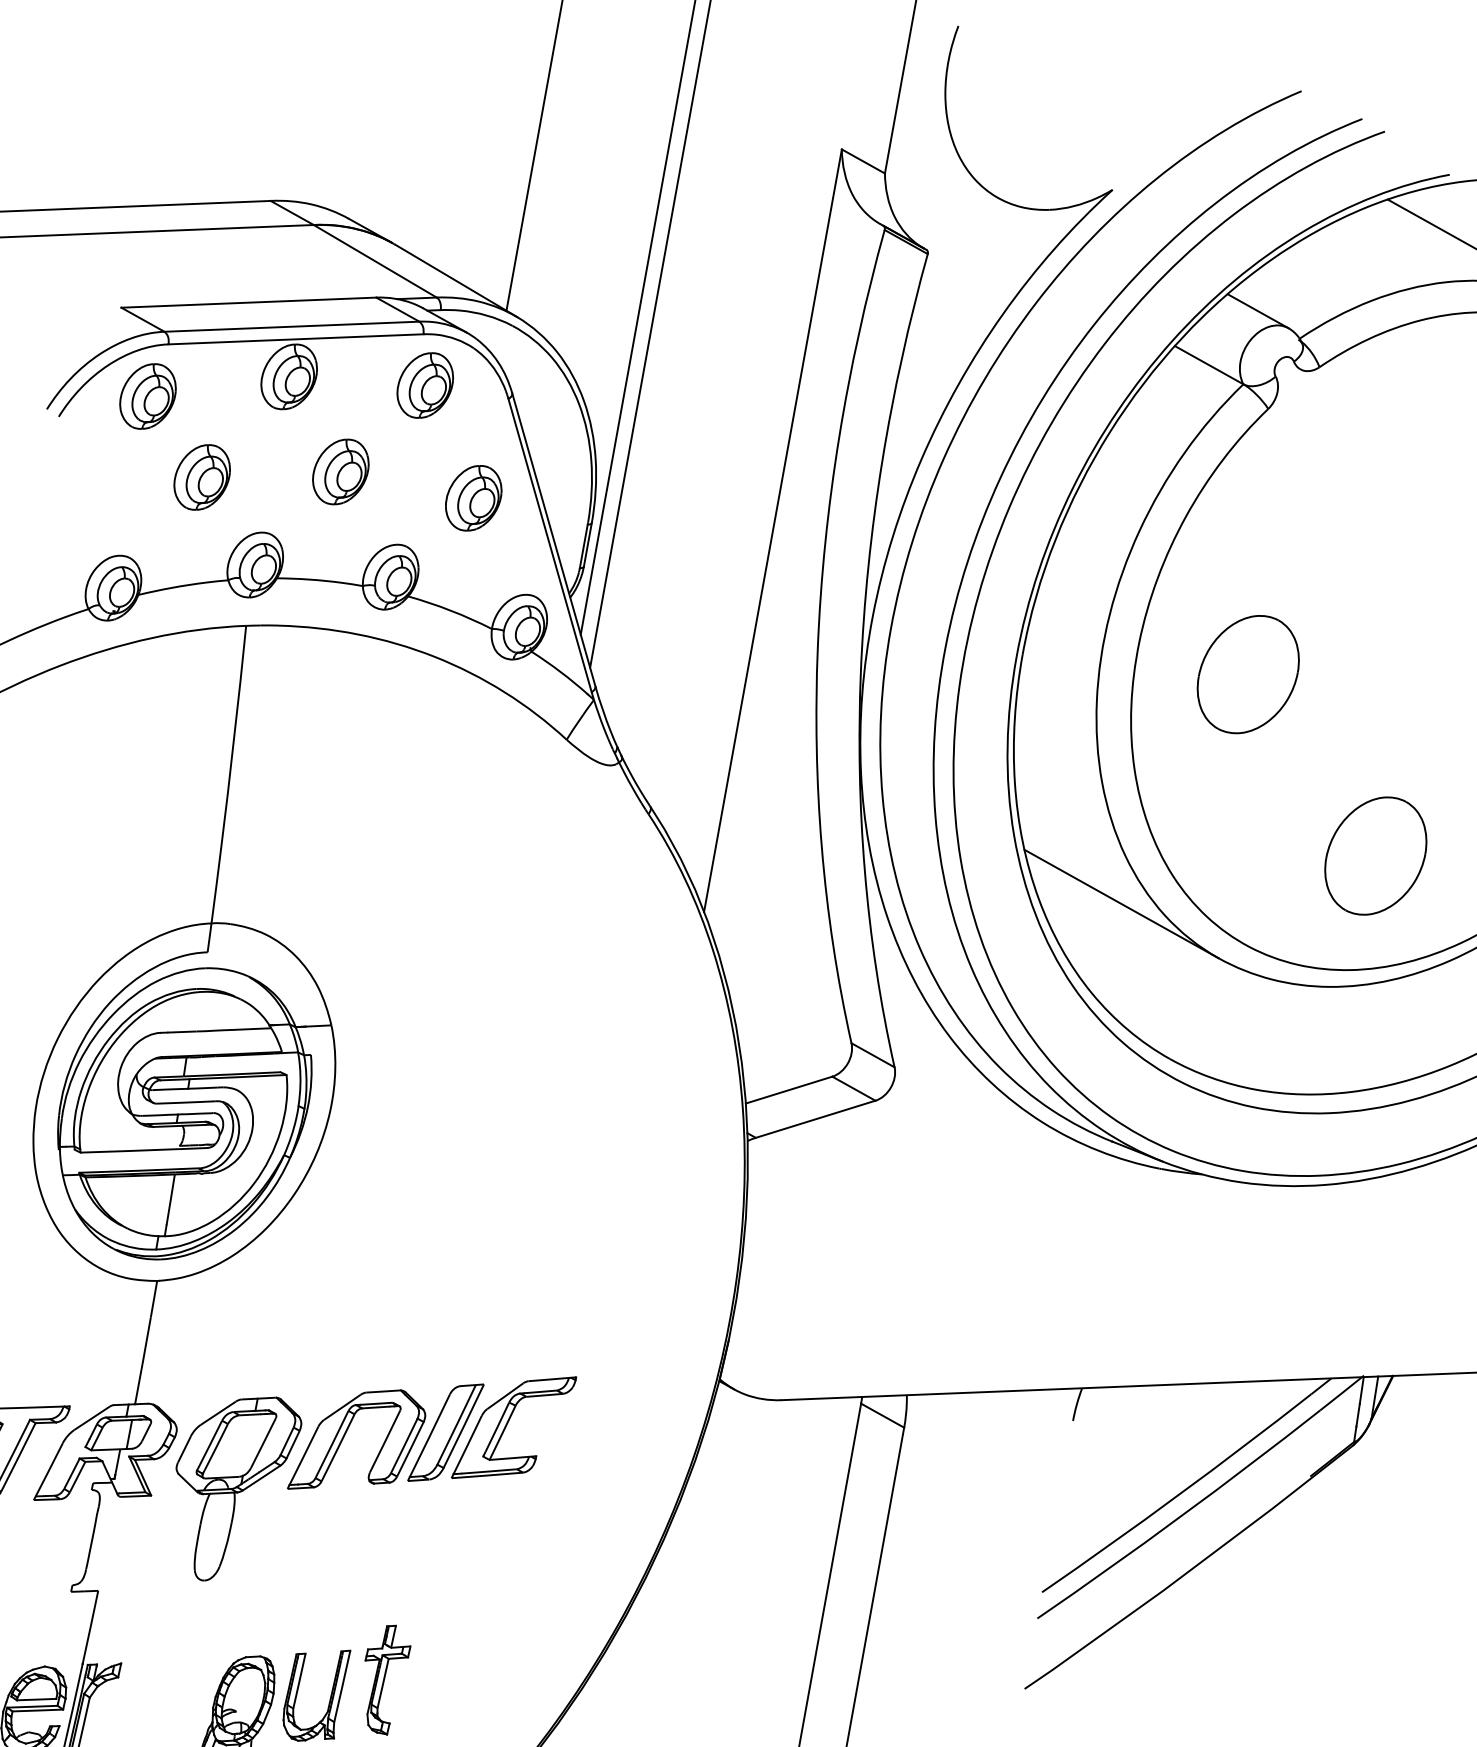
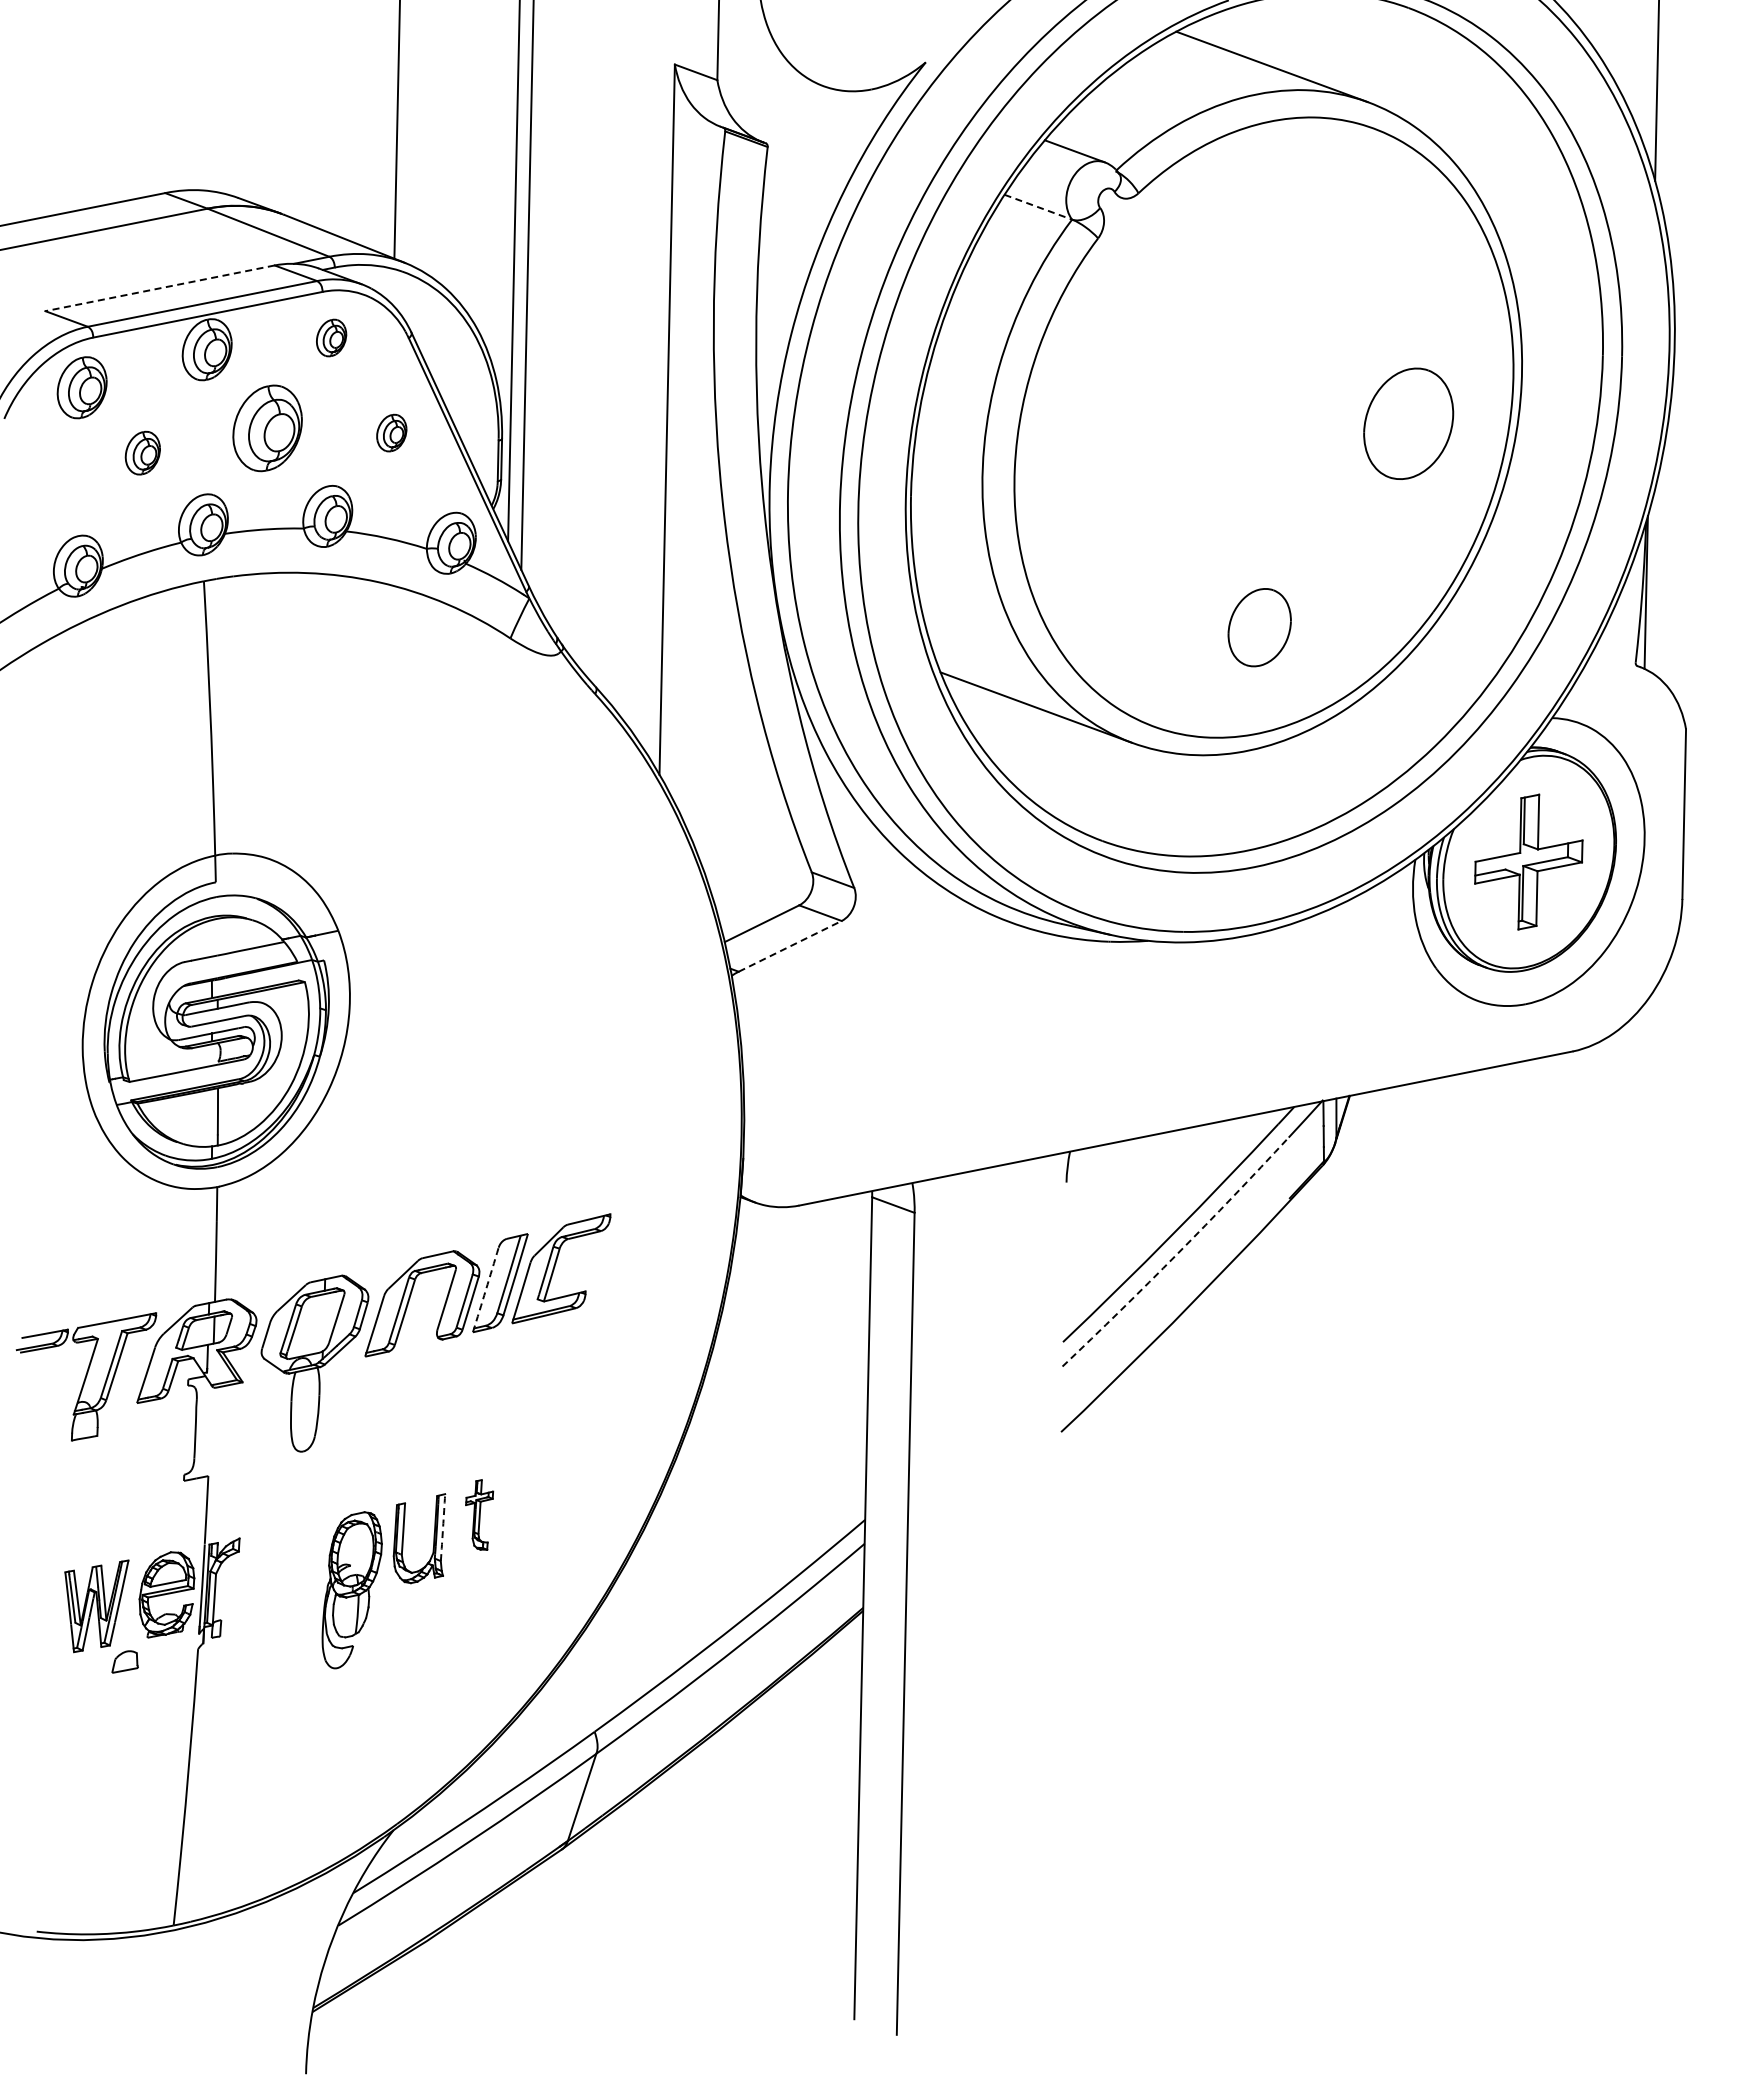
line: (249, 302) -> (160, 288), solid -> dashed
line: (1209, 365) -> (1038, 207), solid -> dashed
part: (425, 384) -> (331, 337), size x0.6
part: (340, 472) -> (267, 428), size x1.4
part: (201, 476) -> (142, 452), size x0.7
part: (473, 497) -> (391, 432), size x0.6
part: (1247, 674) -> (1117, 481), removed
part: (1375, 855) -> (1259, 627), size x0.7
line: (815, 1119) -> (790, 946), solid -> dashed
arc: (428, 1438) -> (485, 1290), solid -> dashed
arc: (1180, 1516) -> (1177, 1253), solid -> dashed
part: (383, 1678) -> (479, 1514), size x0.7
arc: (342, 1686) -> (443, 1527), solid -> dashed

